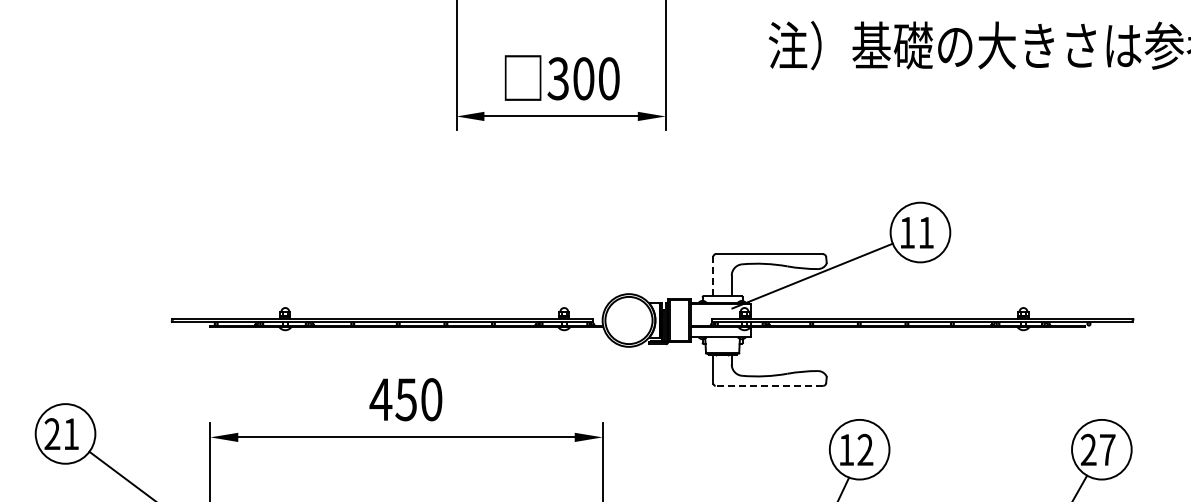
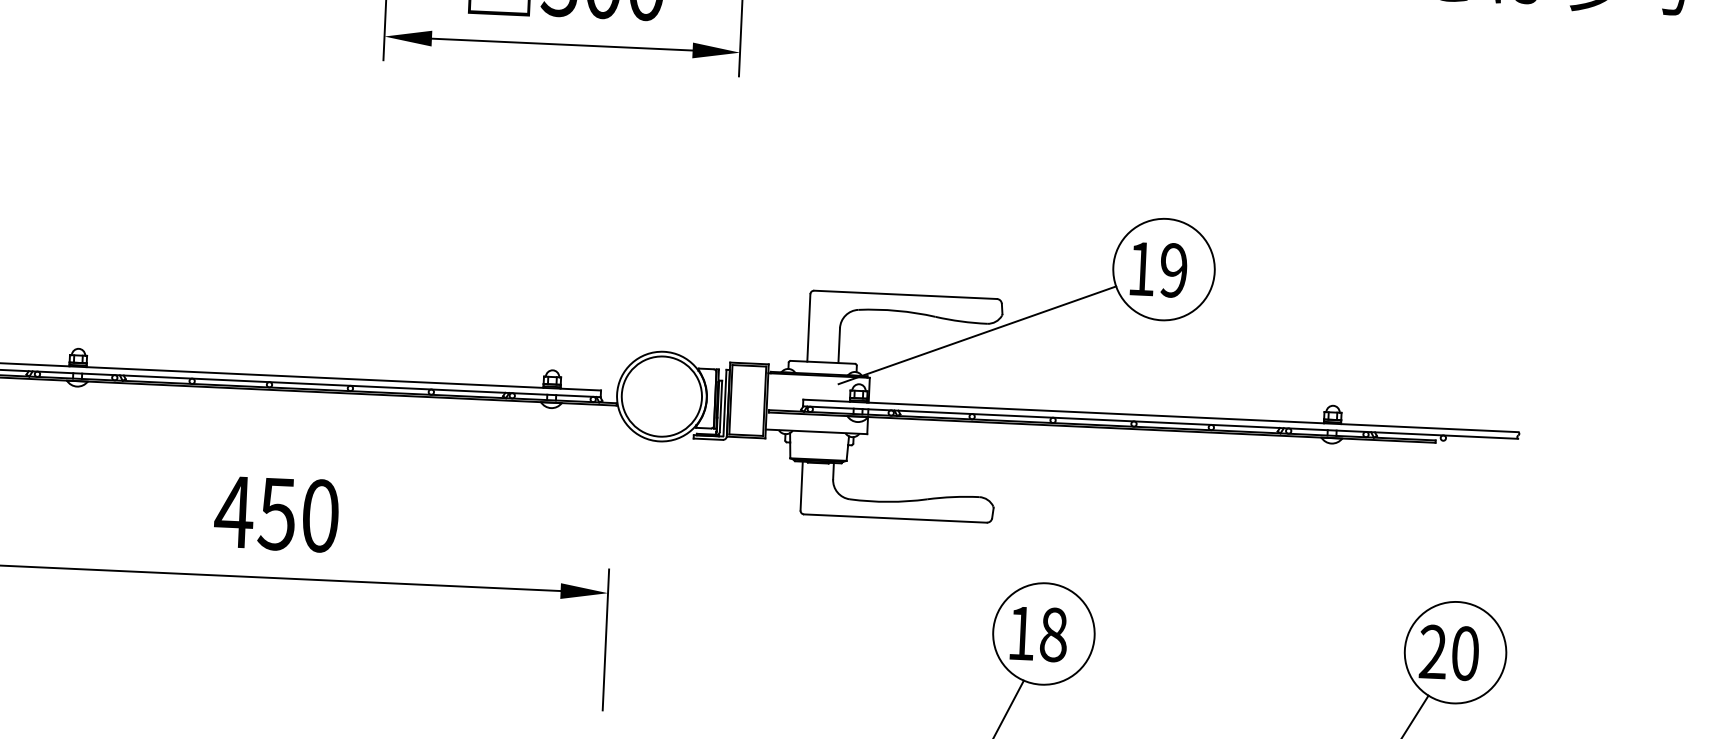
text: (925, 232) -> (1172, 269), 11 -> 19
line: (713, 276) -> (808, 328), dashed -> solid
line: (769, 385) -> (895, 517), dashed -> solid
text: (865, 449) -> (1053, 634), 12 -> 18
text: (1107, 449) -> (1465, 652), 27 -> 20

